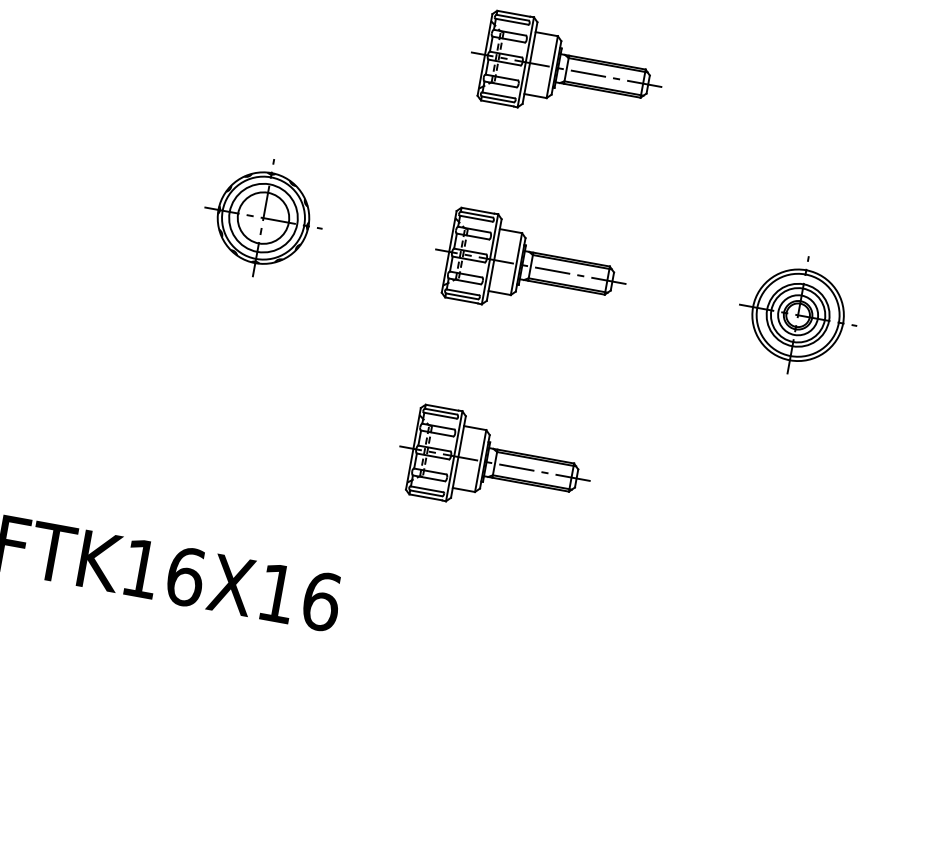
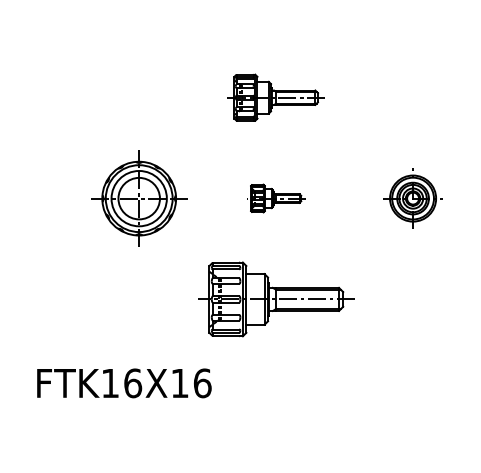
part: (263, 218) -> (139, 198), size x1.6
part: (529, 266) -> (275, 198), size x0.6
part: (493, 463) -> (275, 299), size x1.6

